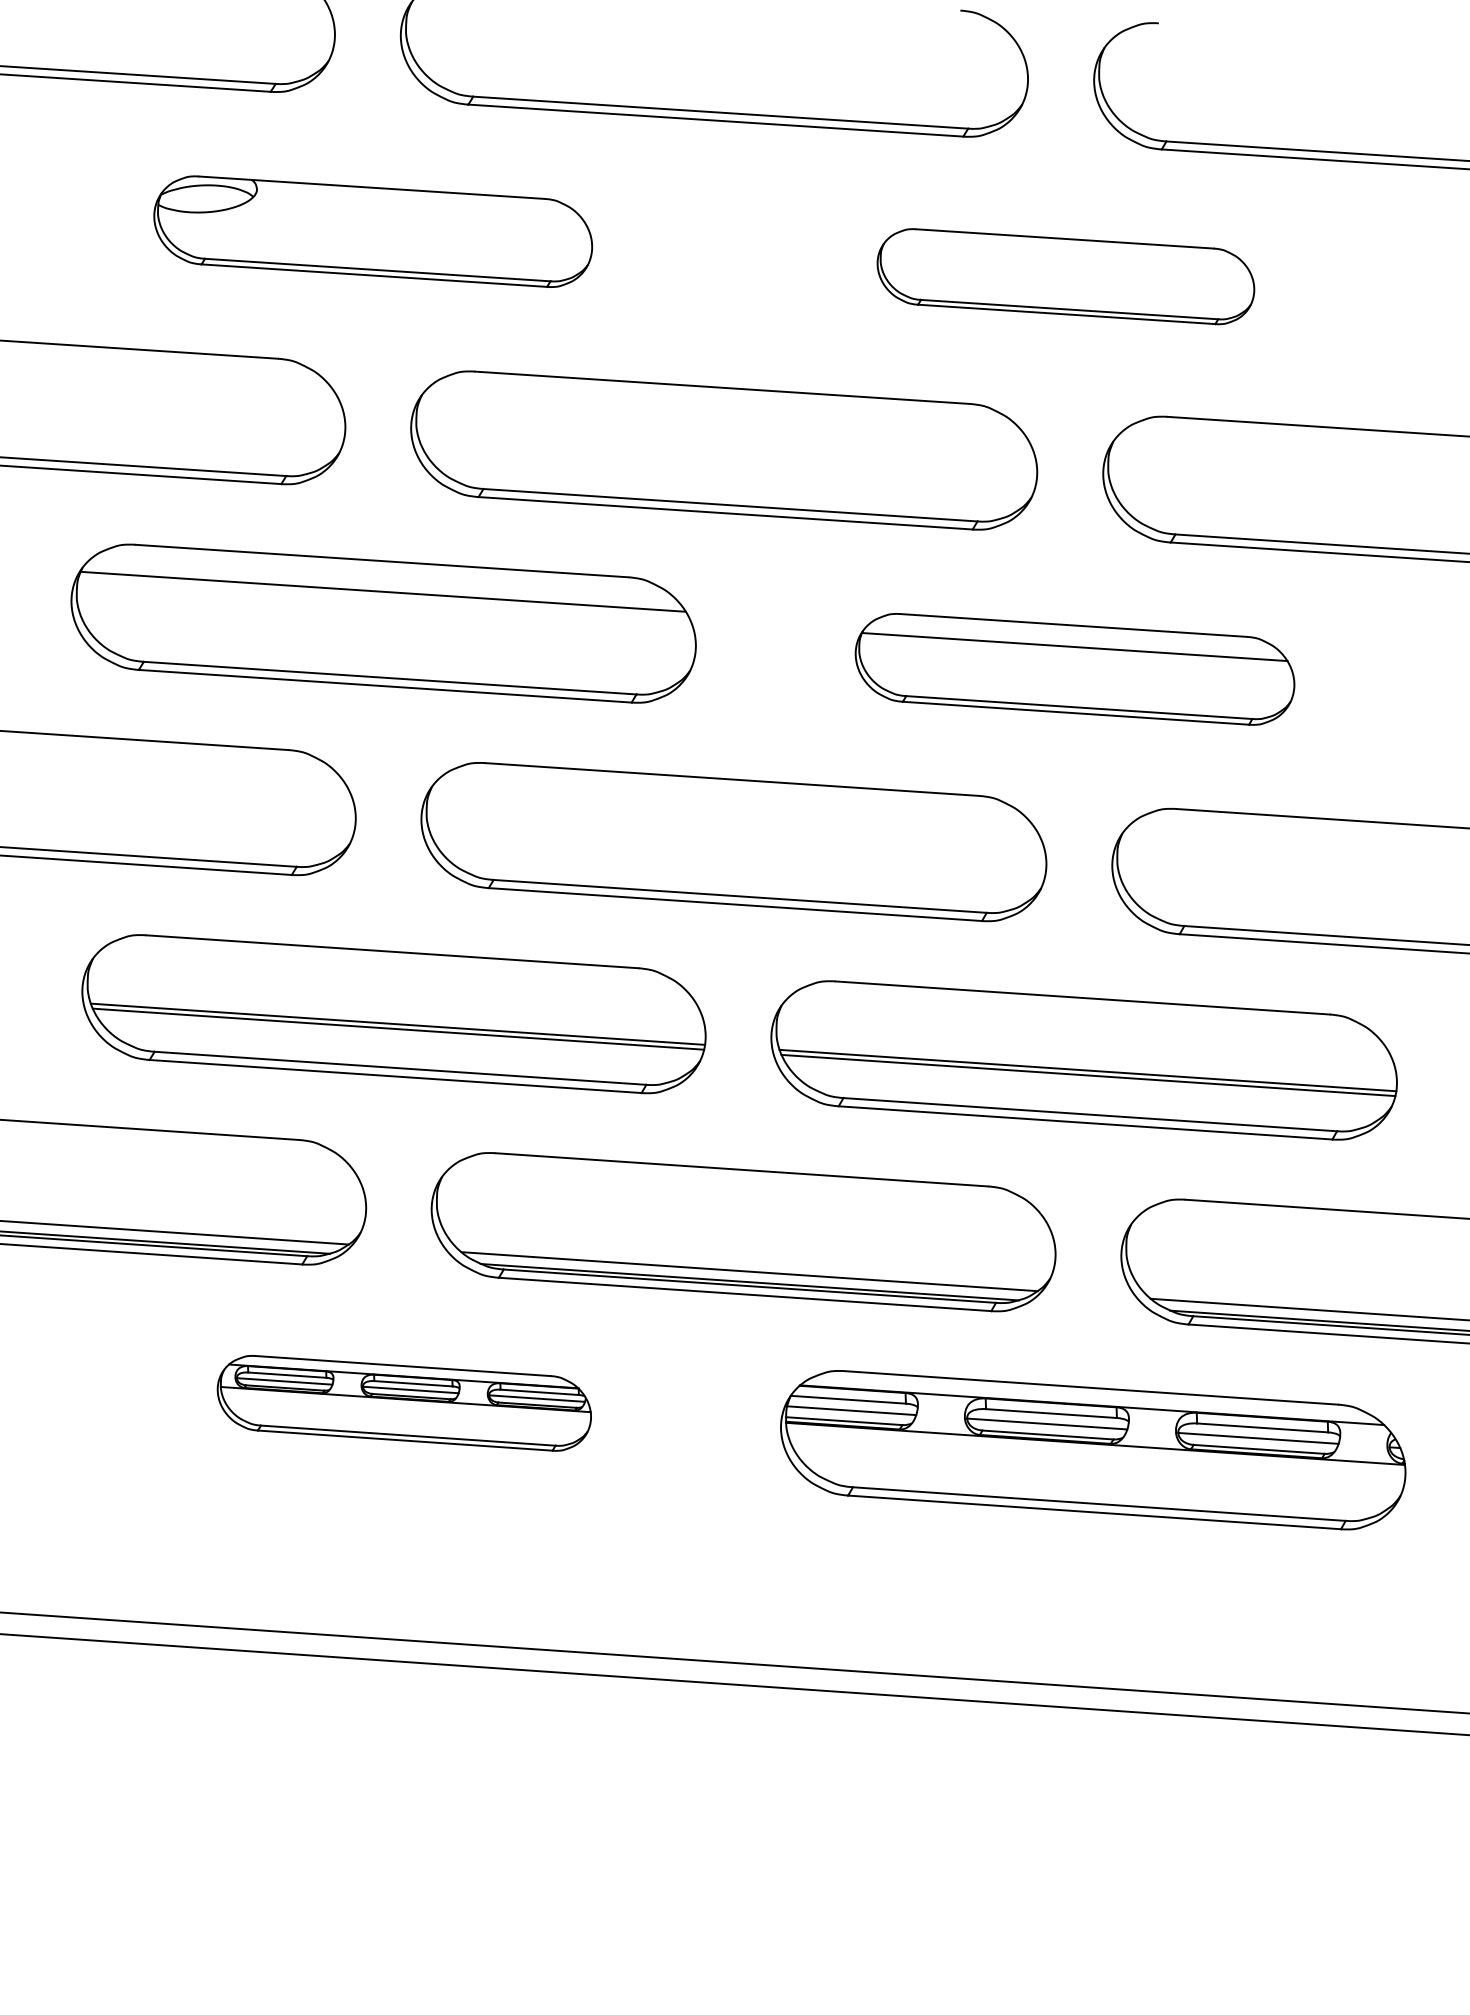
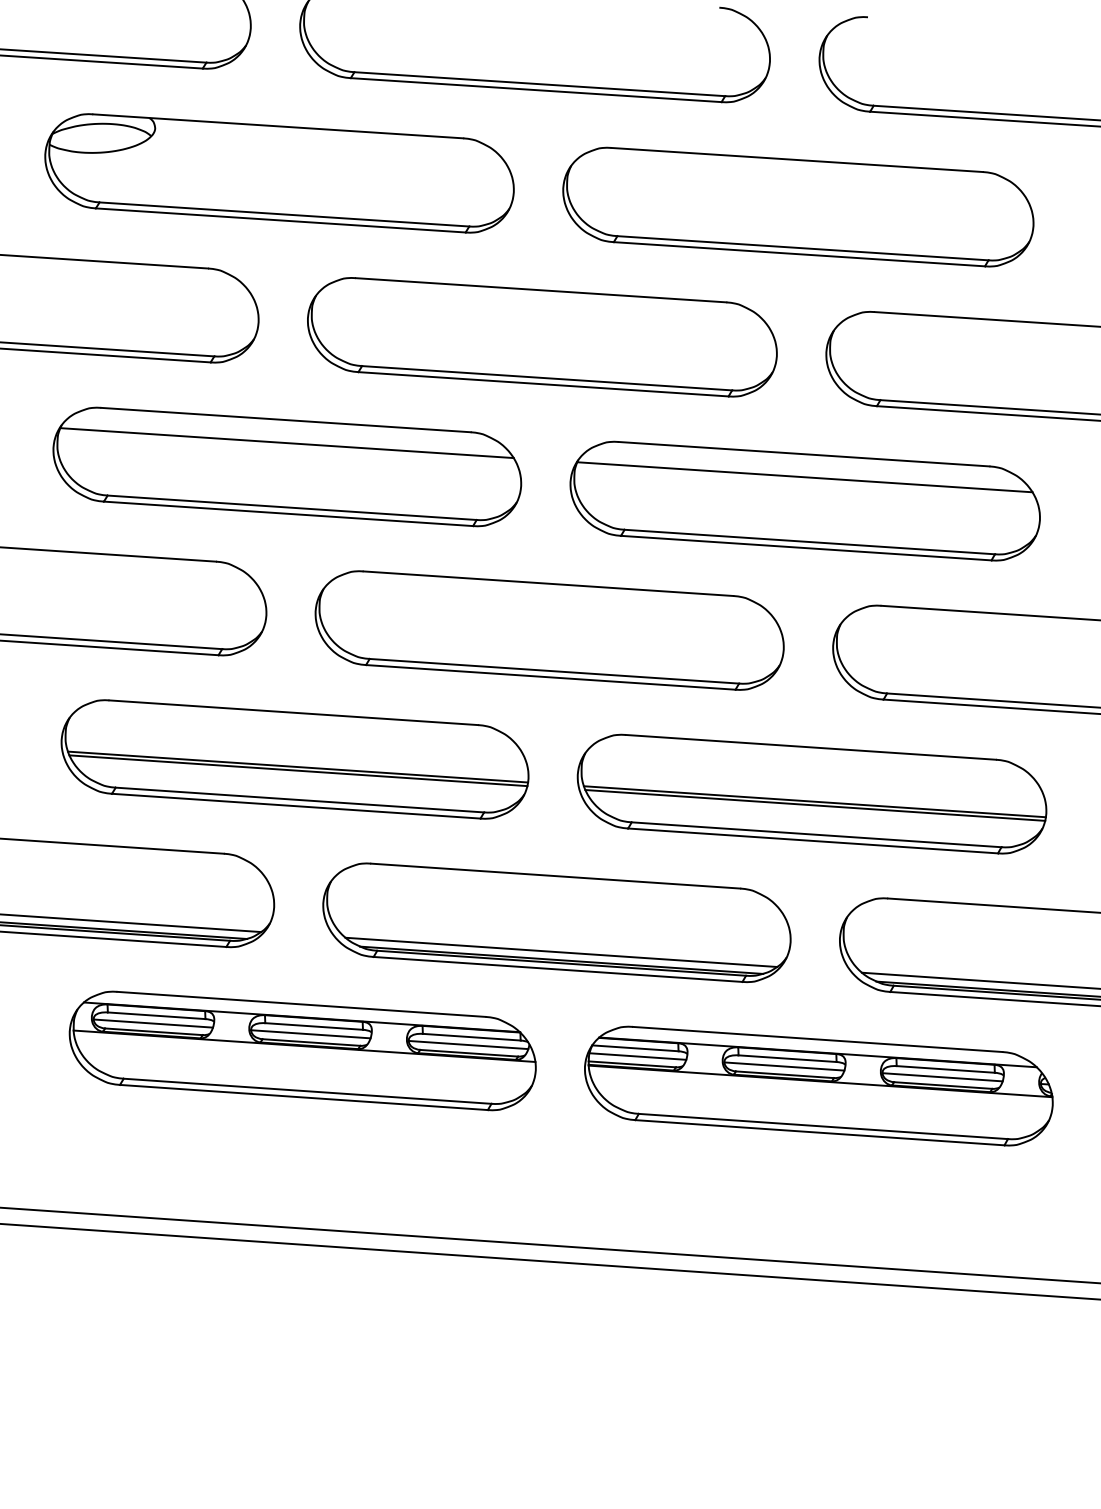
part: (372, 231) -> (278, 173), size x1.43
part: (1065, 276) -> (798, 206), size x1.67
part: (1074, 669) -> (804, 501), size x1.43
part: (404, 1403) -> (302, 1051), size x1.67

